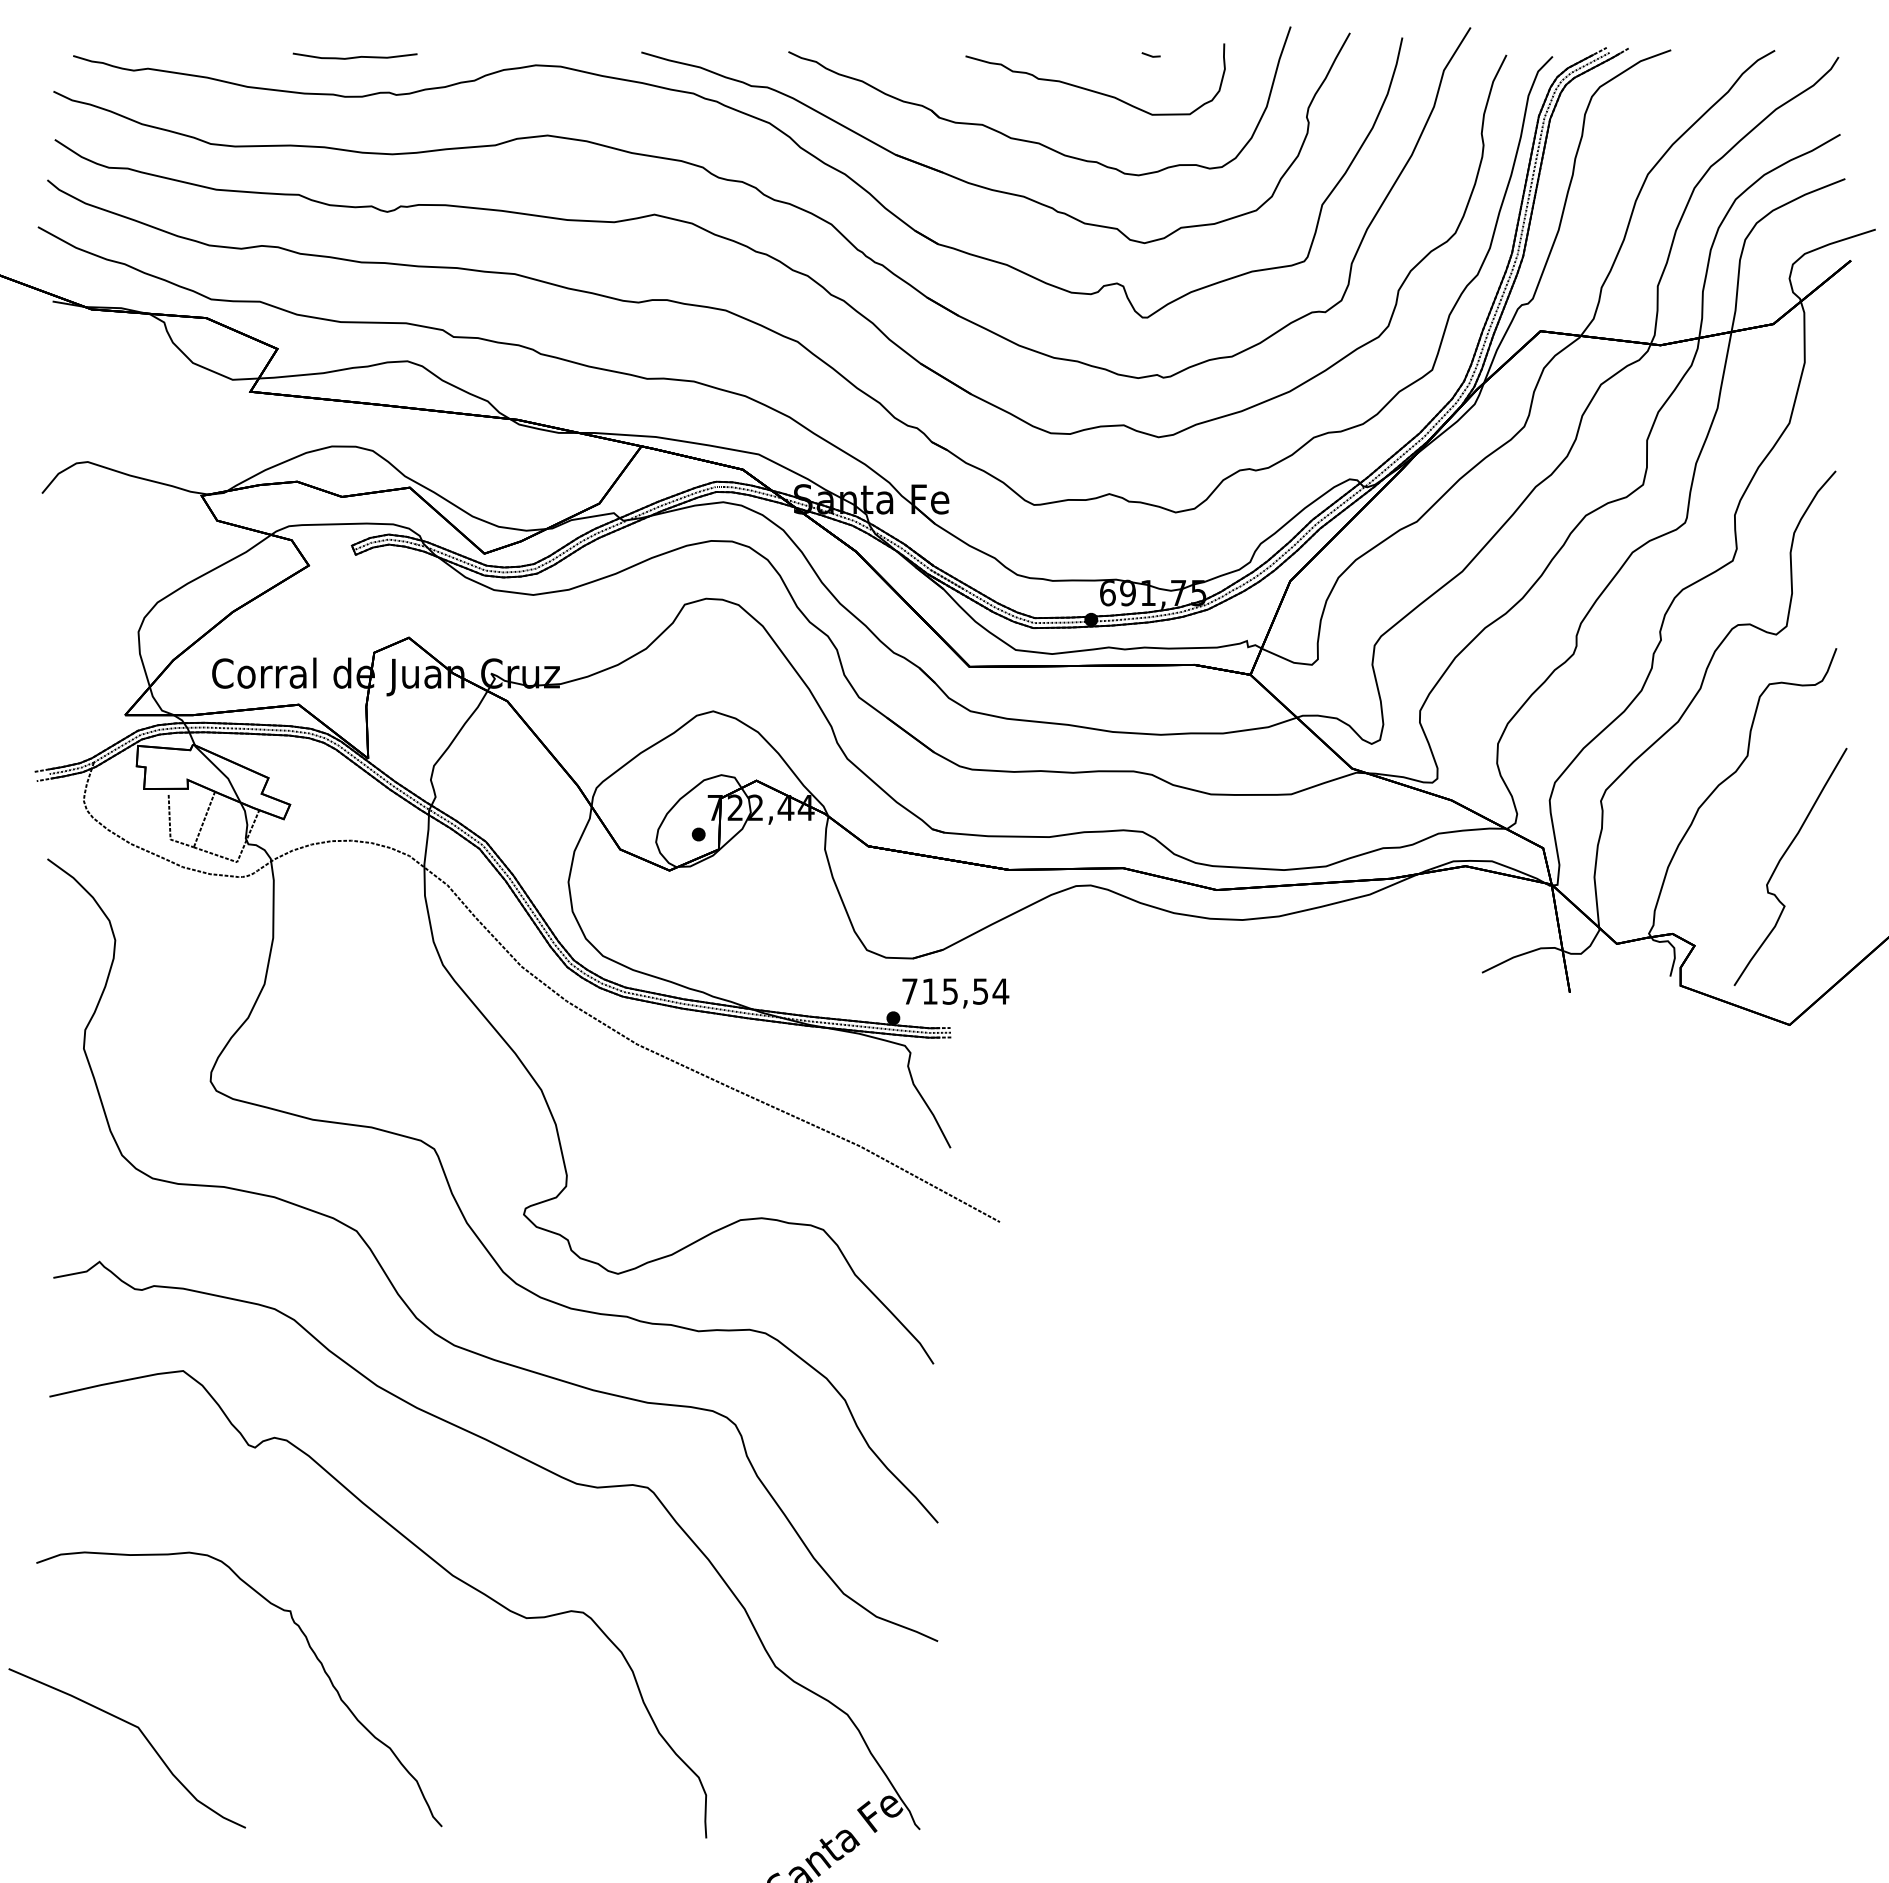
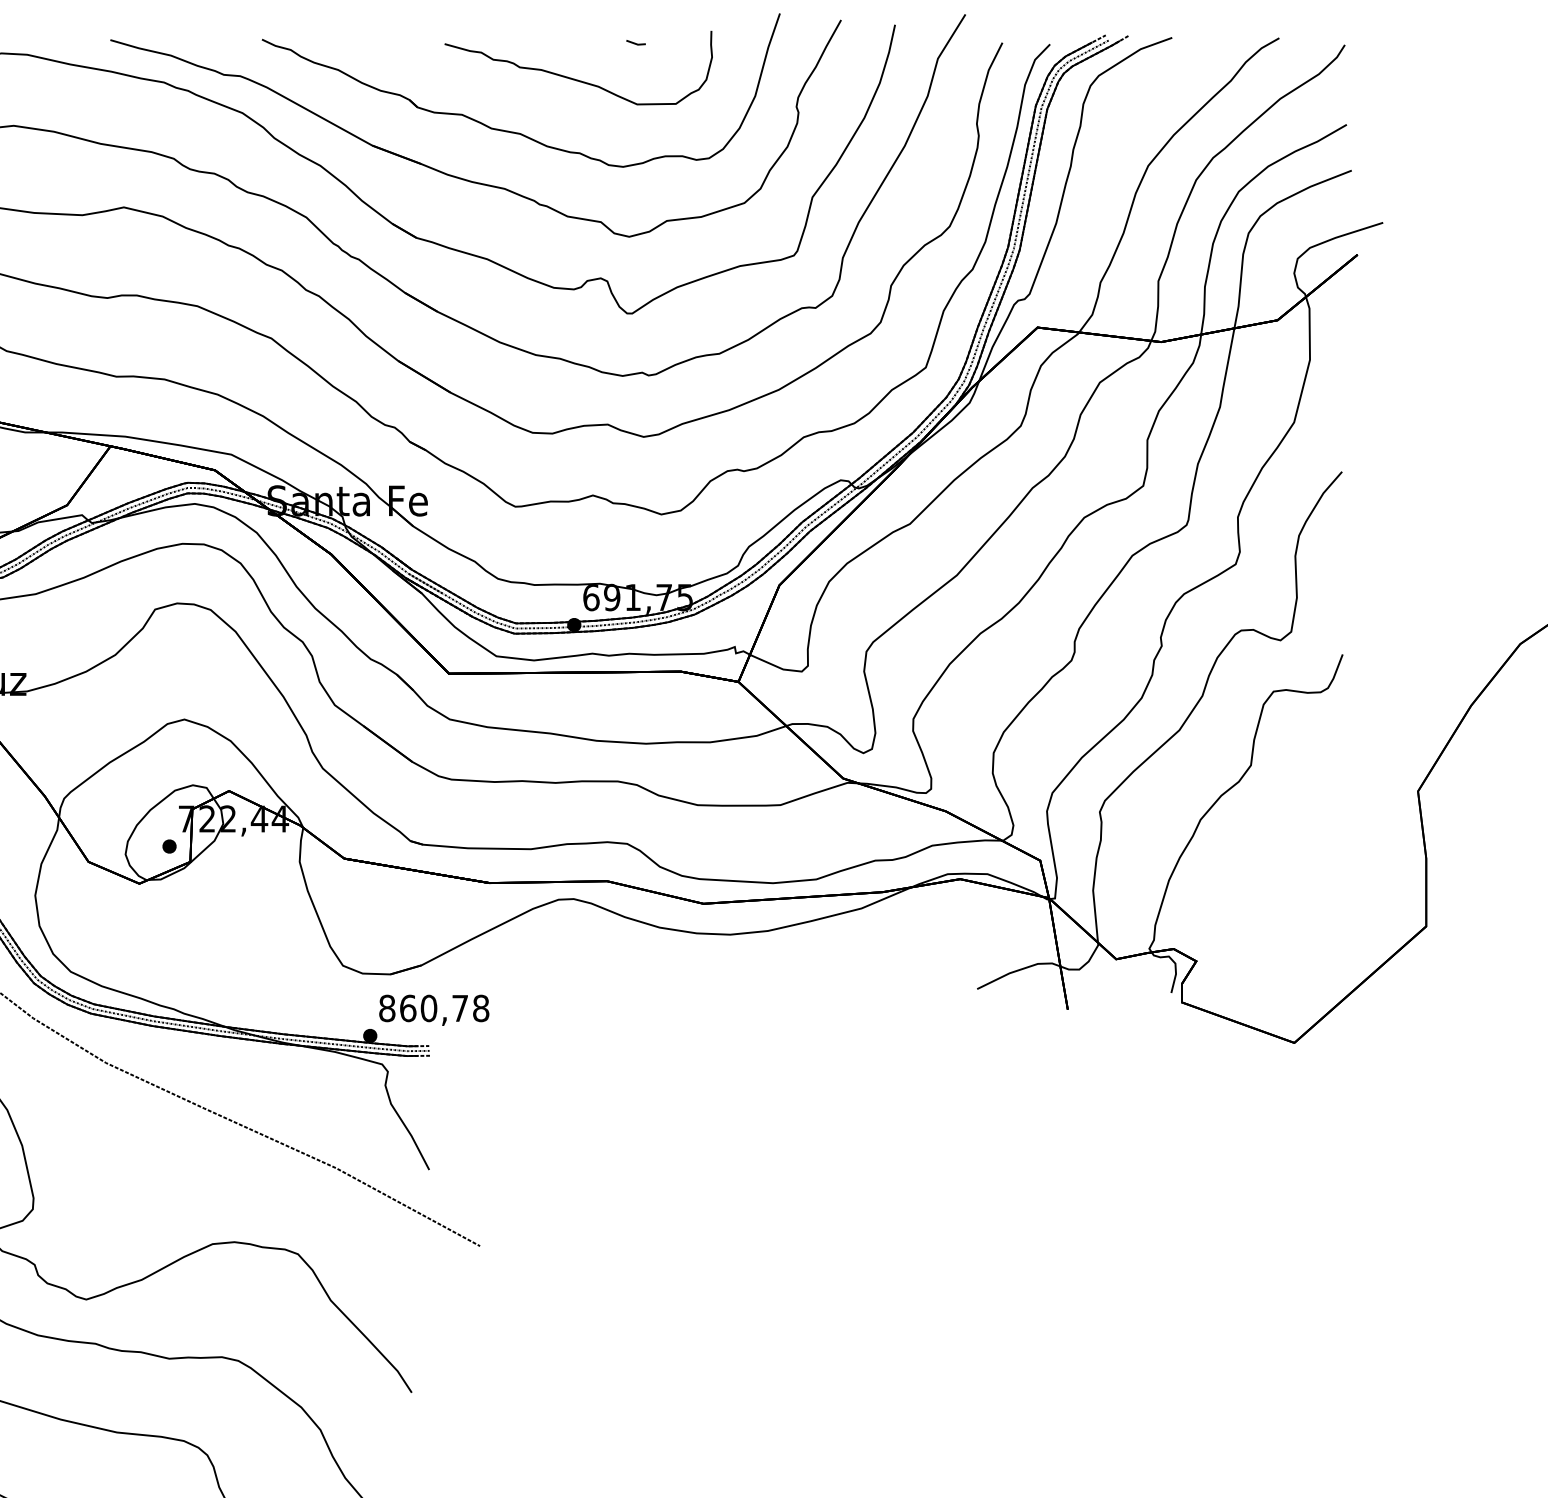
curve: (1780, 861) -> (1284, 874), removed
text: (955, 991) -> (434, 1008), 715,54 -> 860,78

